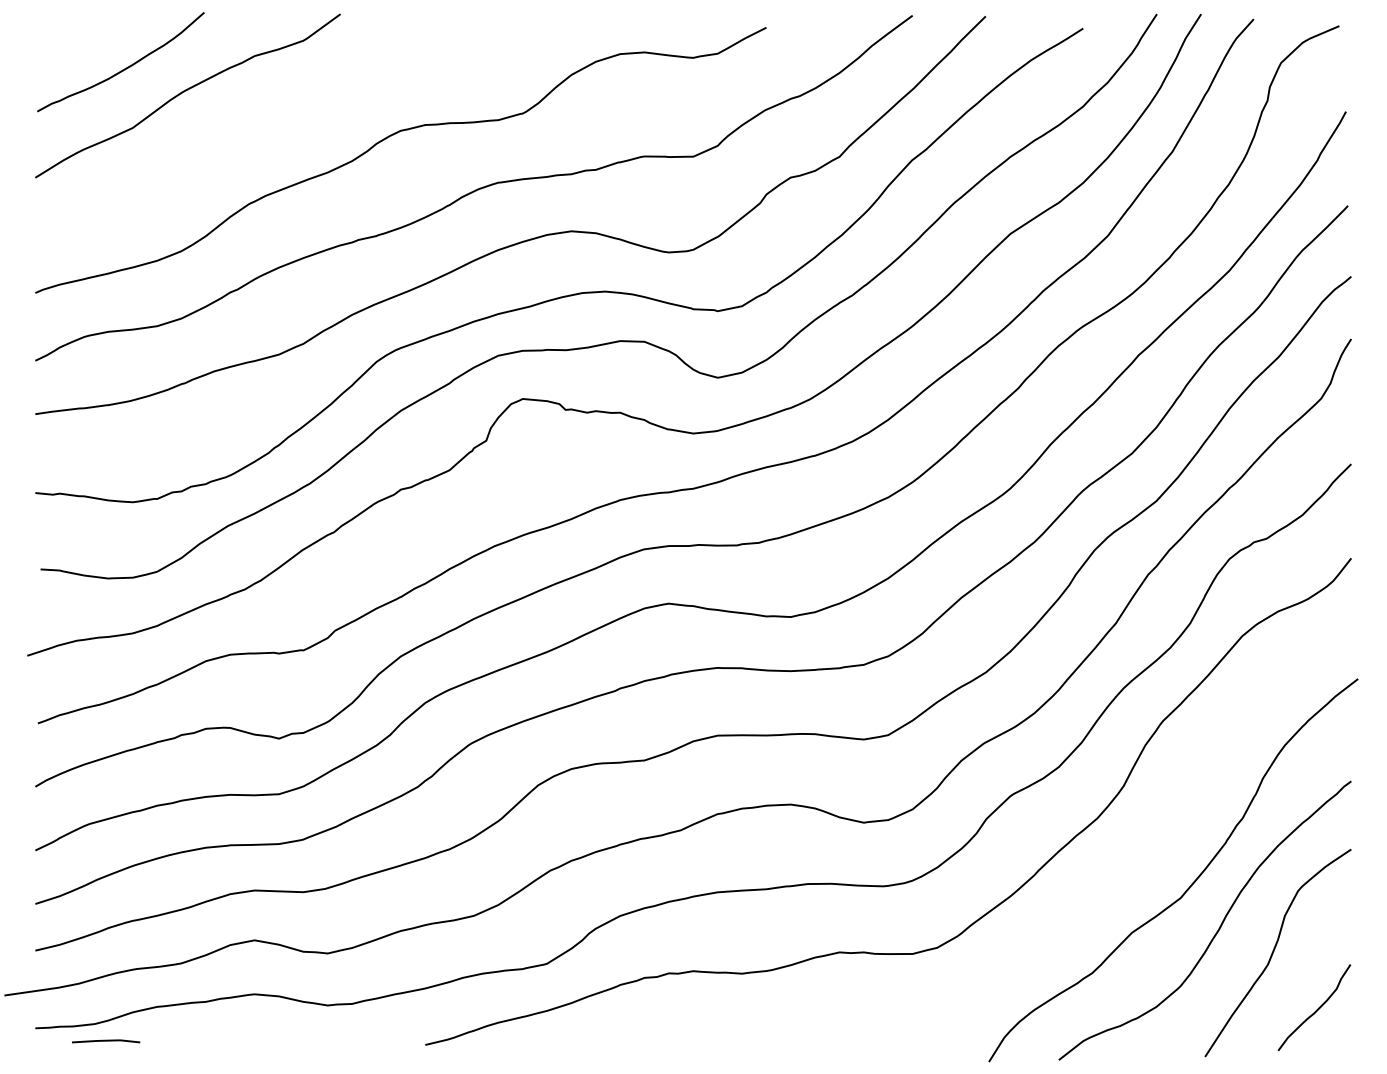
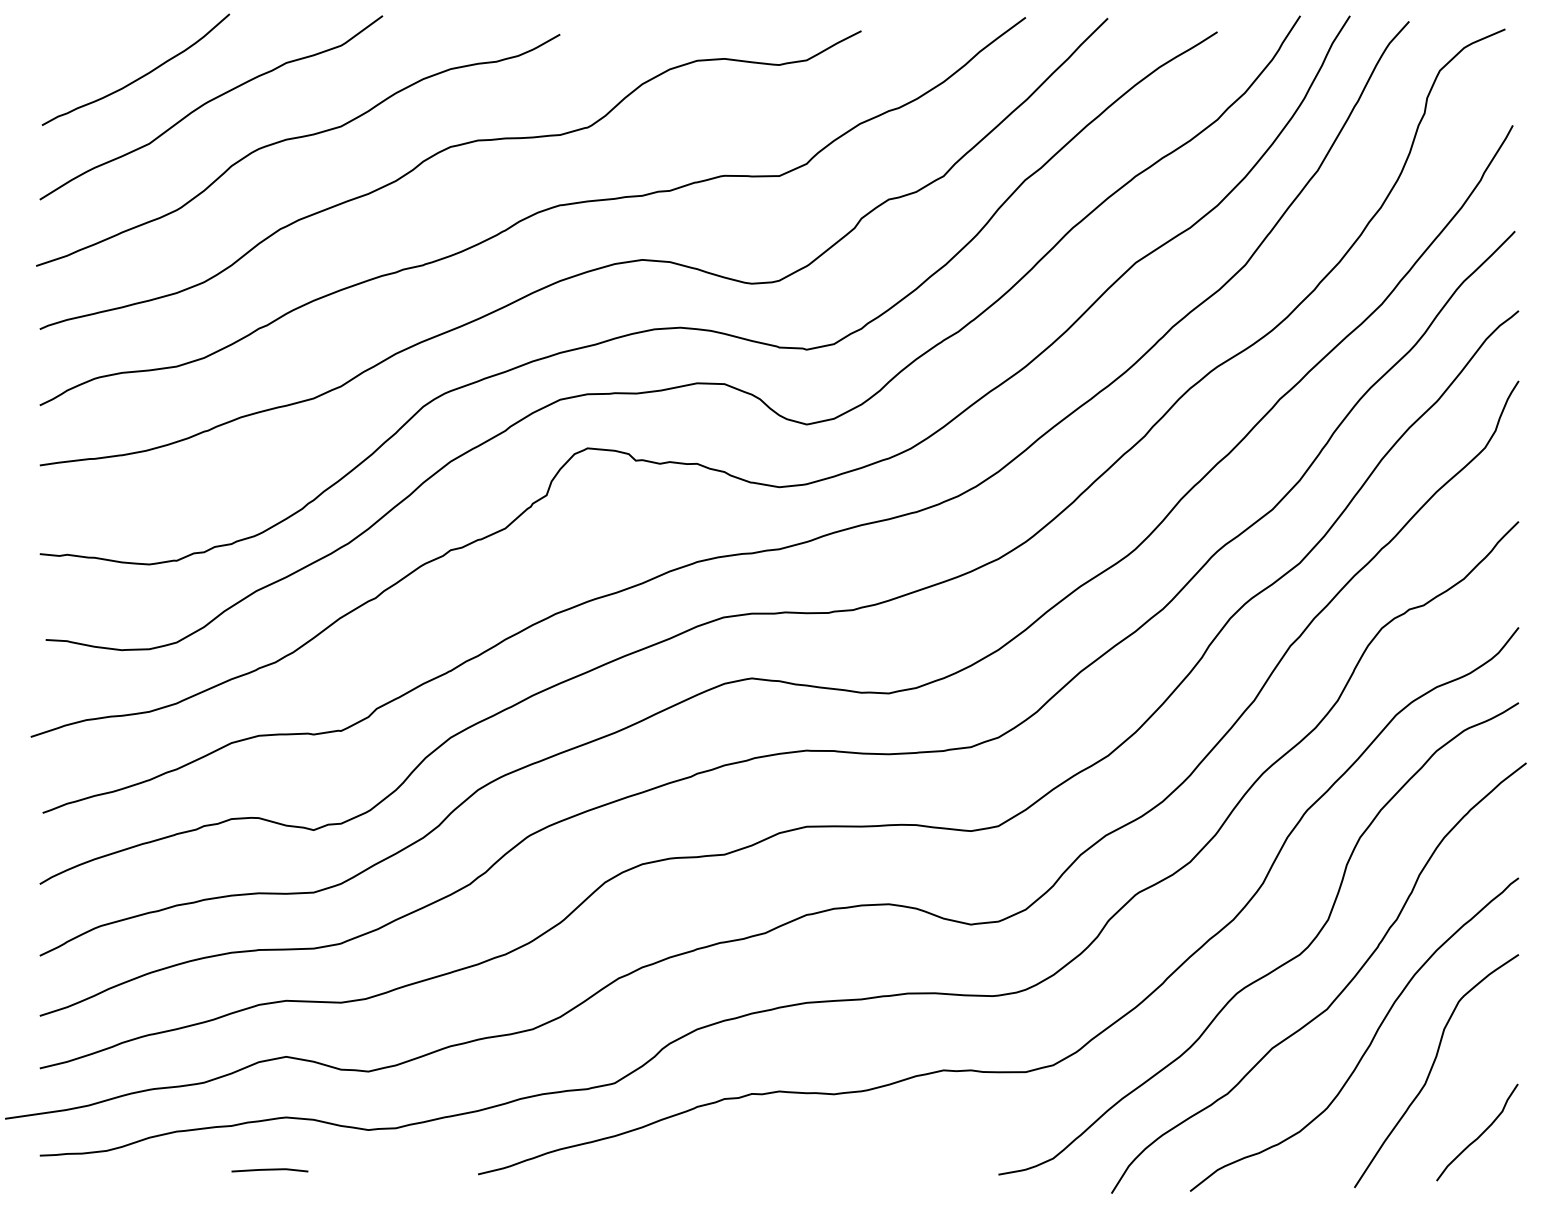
curve: (265, 123) -> (298, 138), added
curve: (1137, 859) -> (1278, 965), added
line: (106, 1041) -> (270, 1170), moved

